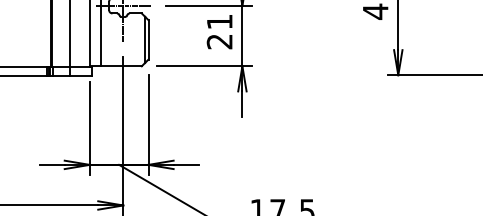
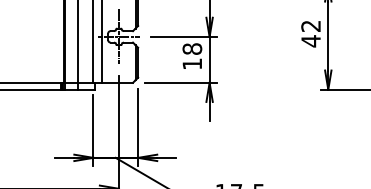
text: (219, 31) -> (192, 56), 21 -> 18

